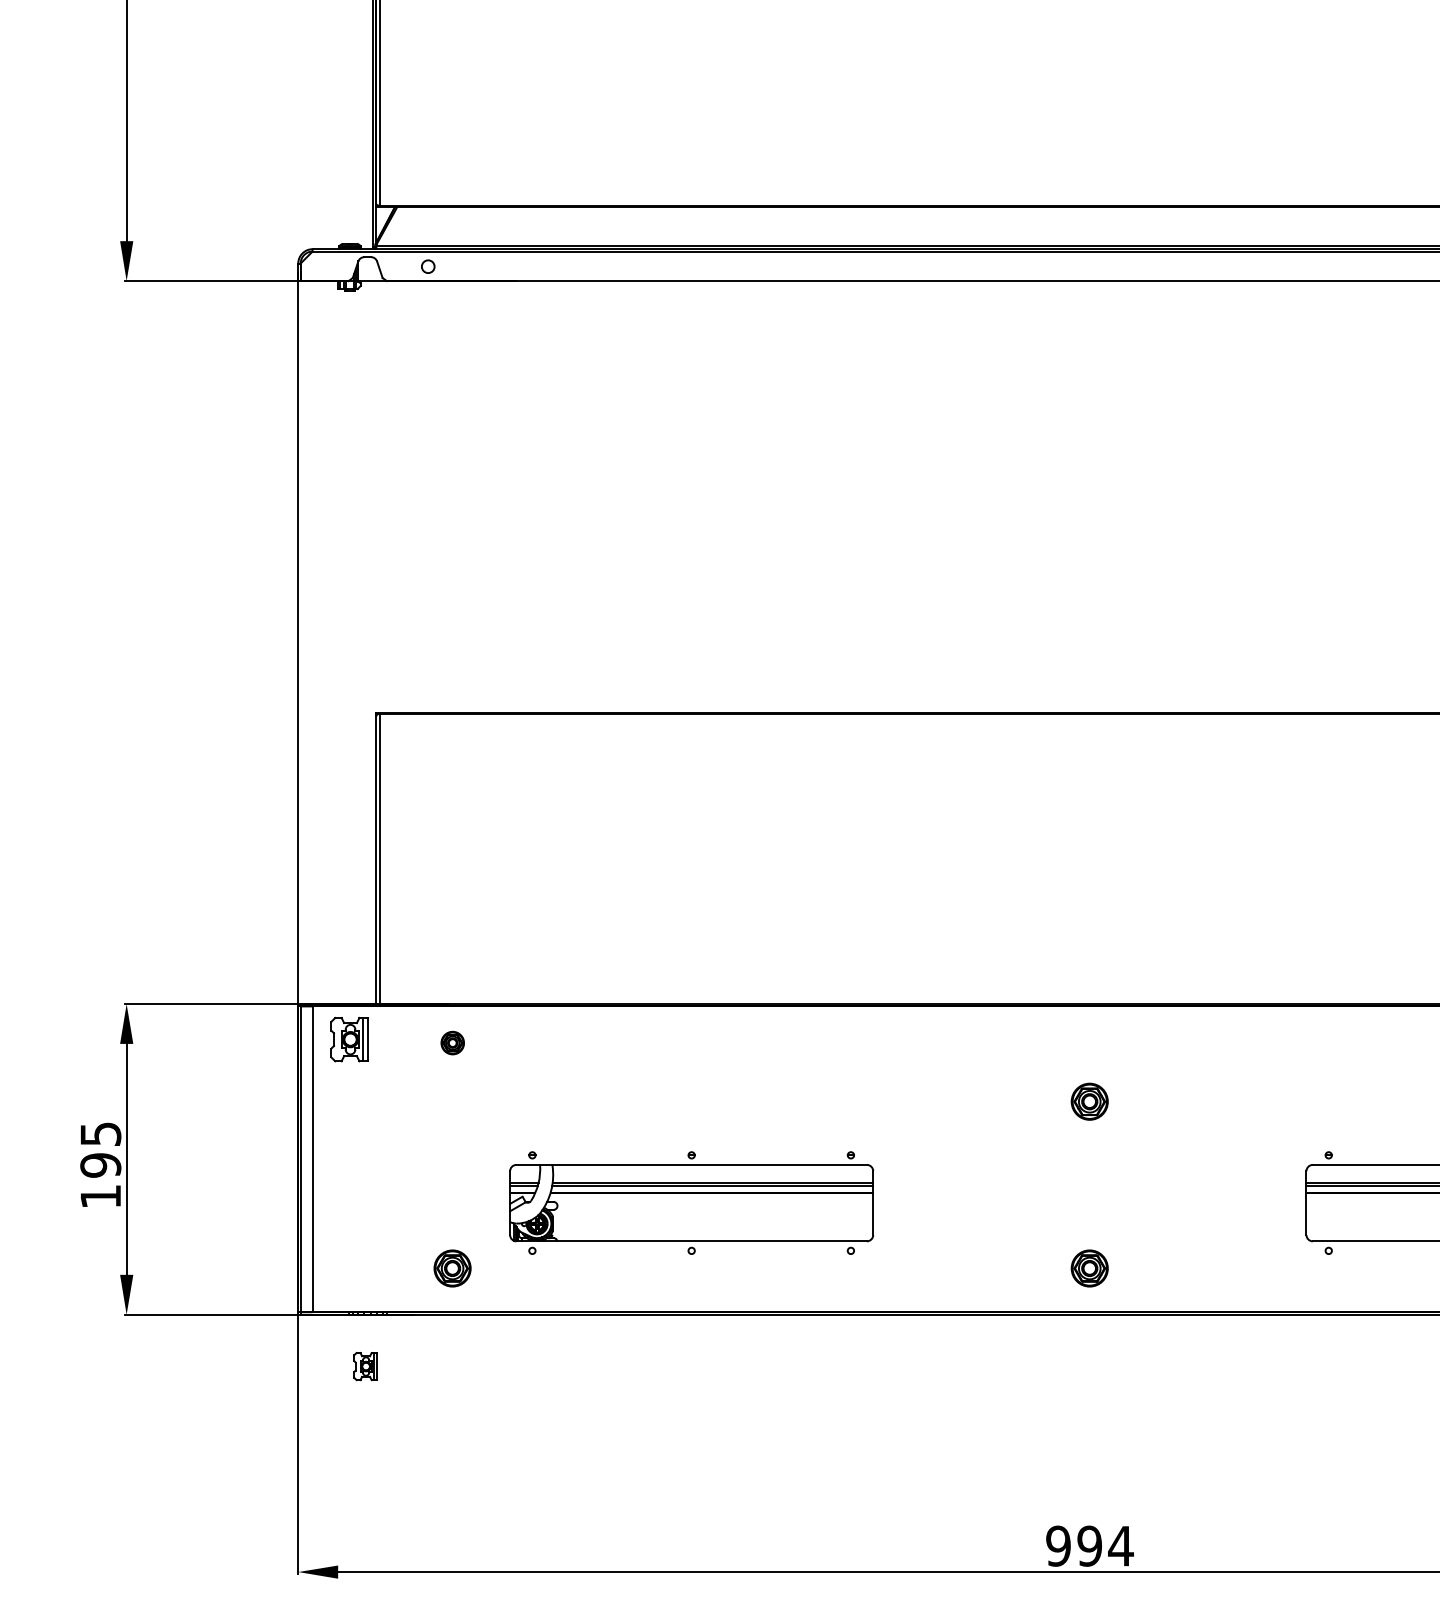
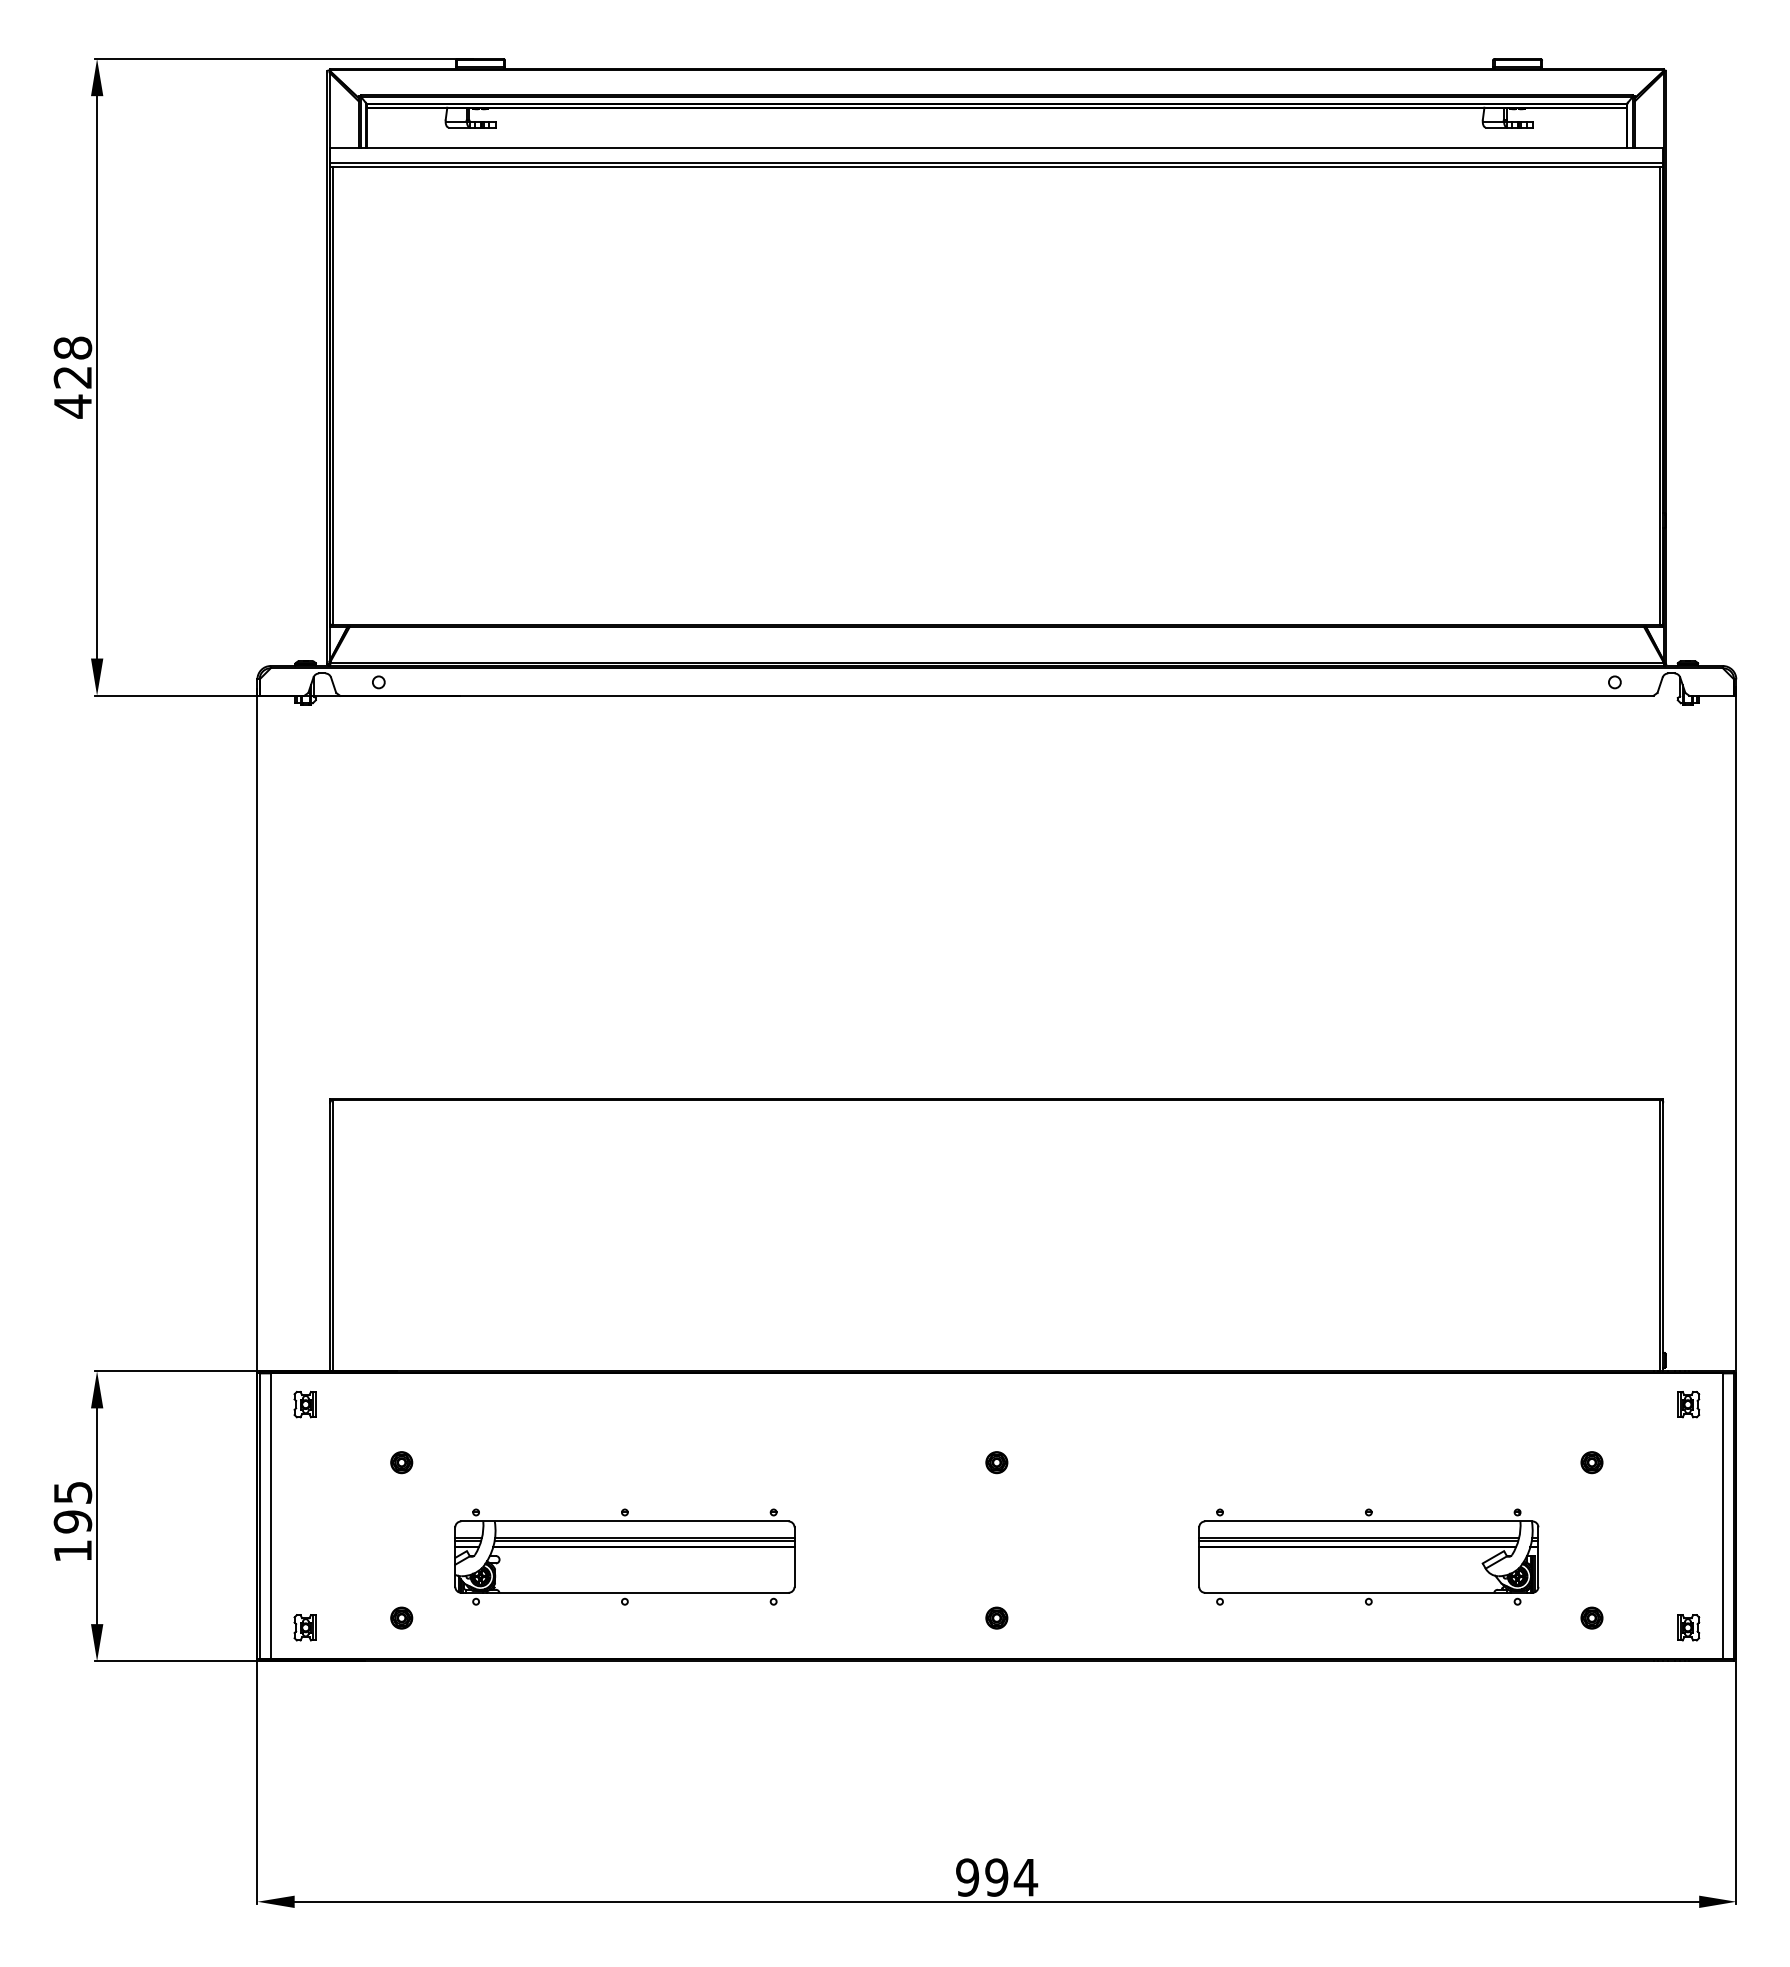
part: (348, 1039) -> (304, 1404), size x0.62
part: (452, 1042) -> (401, 1462), moved
part: (1089, 1101) -> (996, 1462), size x0.62
part: (452, 1267) -> (401, 1617), size x0.62
part: (1089, 1267) -> (996, 1617), size x0.62
part: (364, 1366) -> (304, 1627), moved

